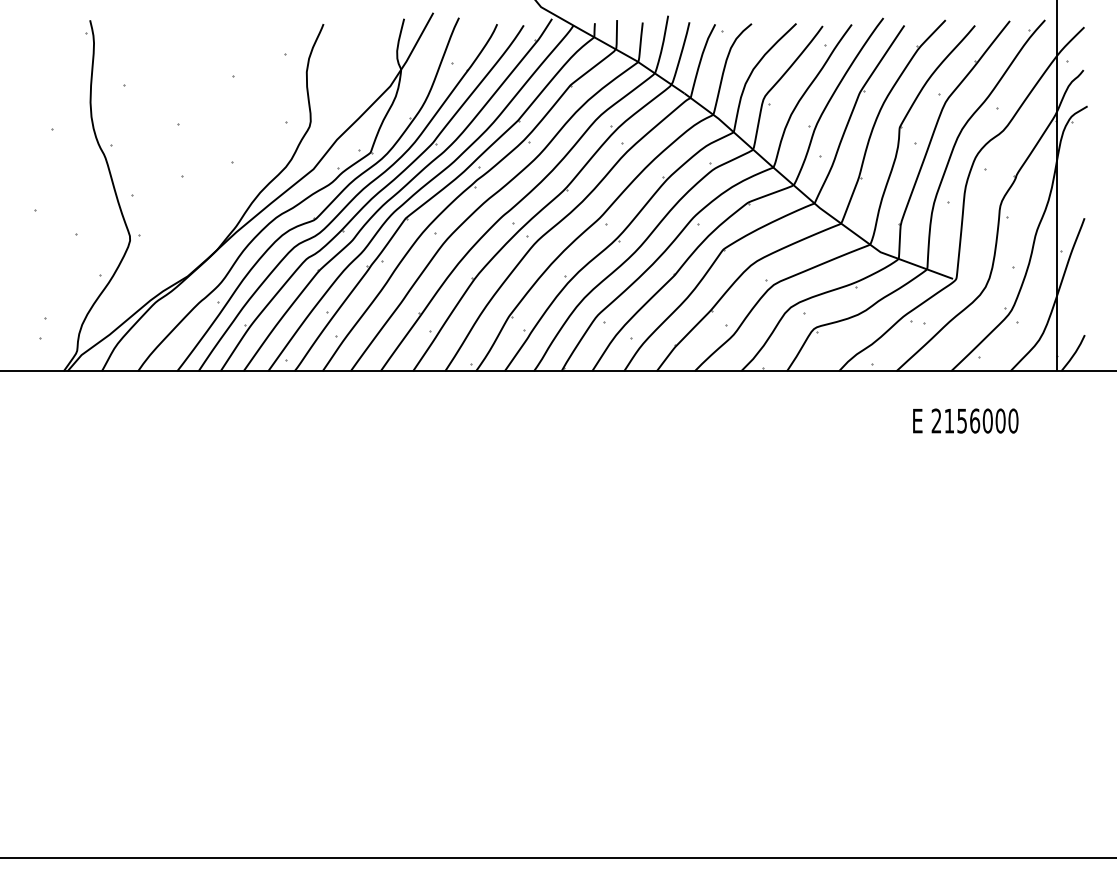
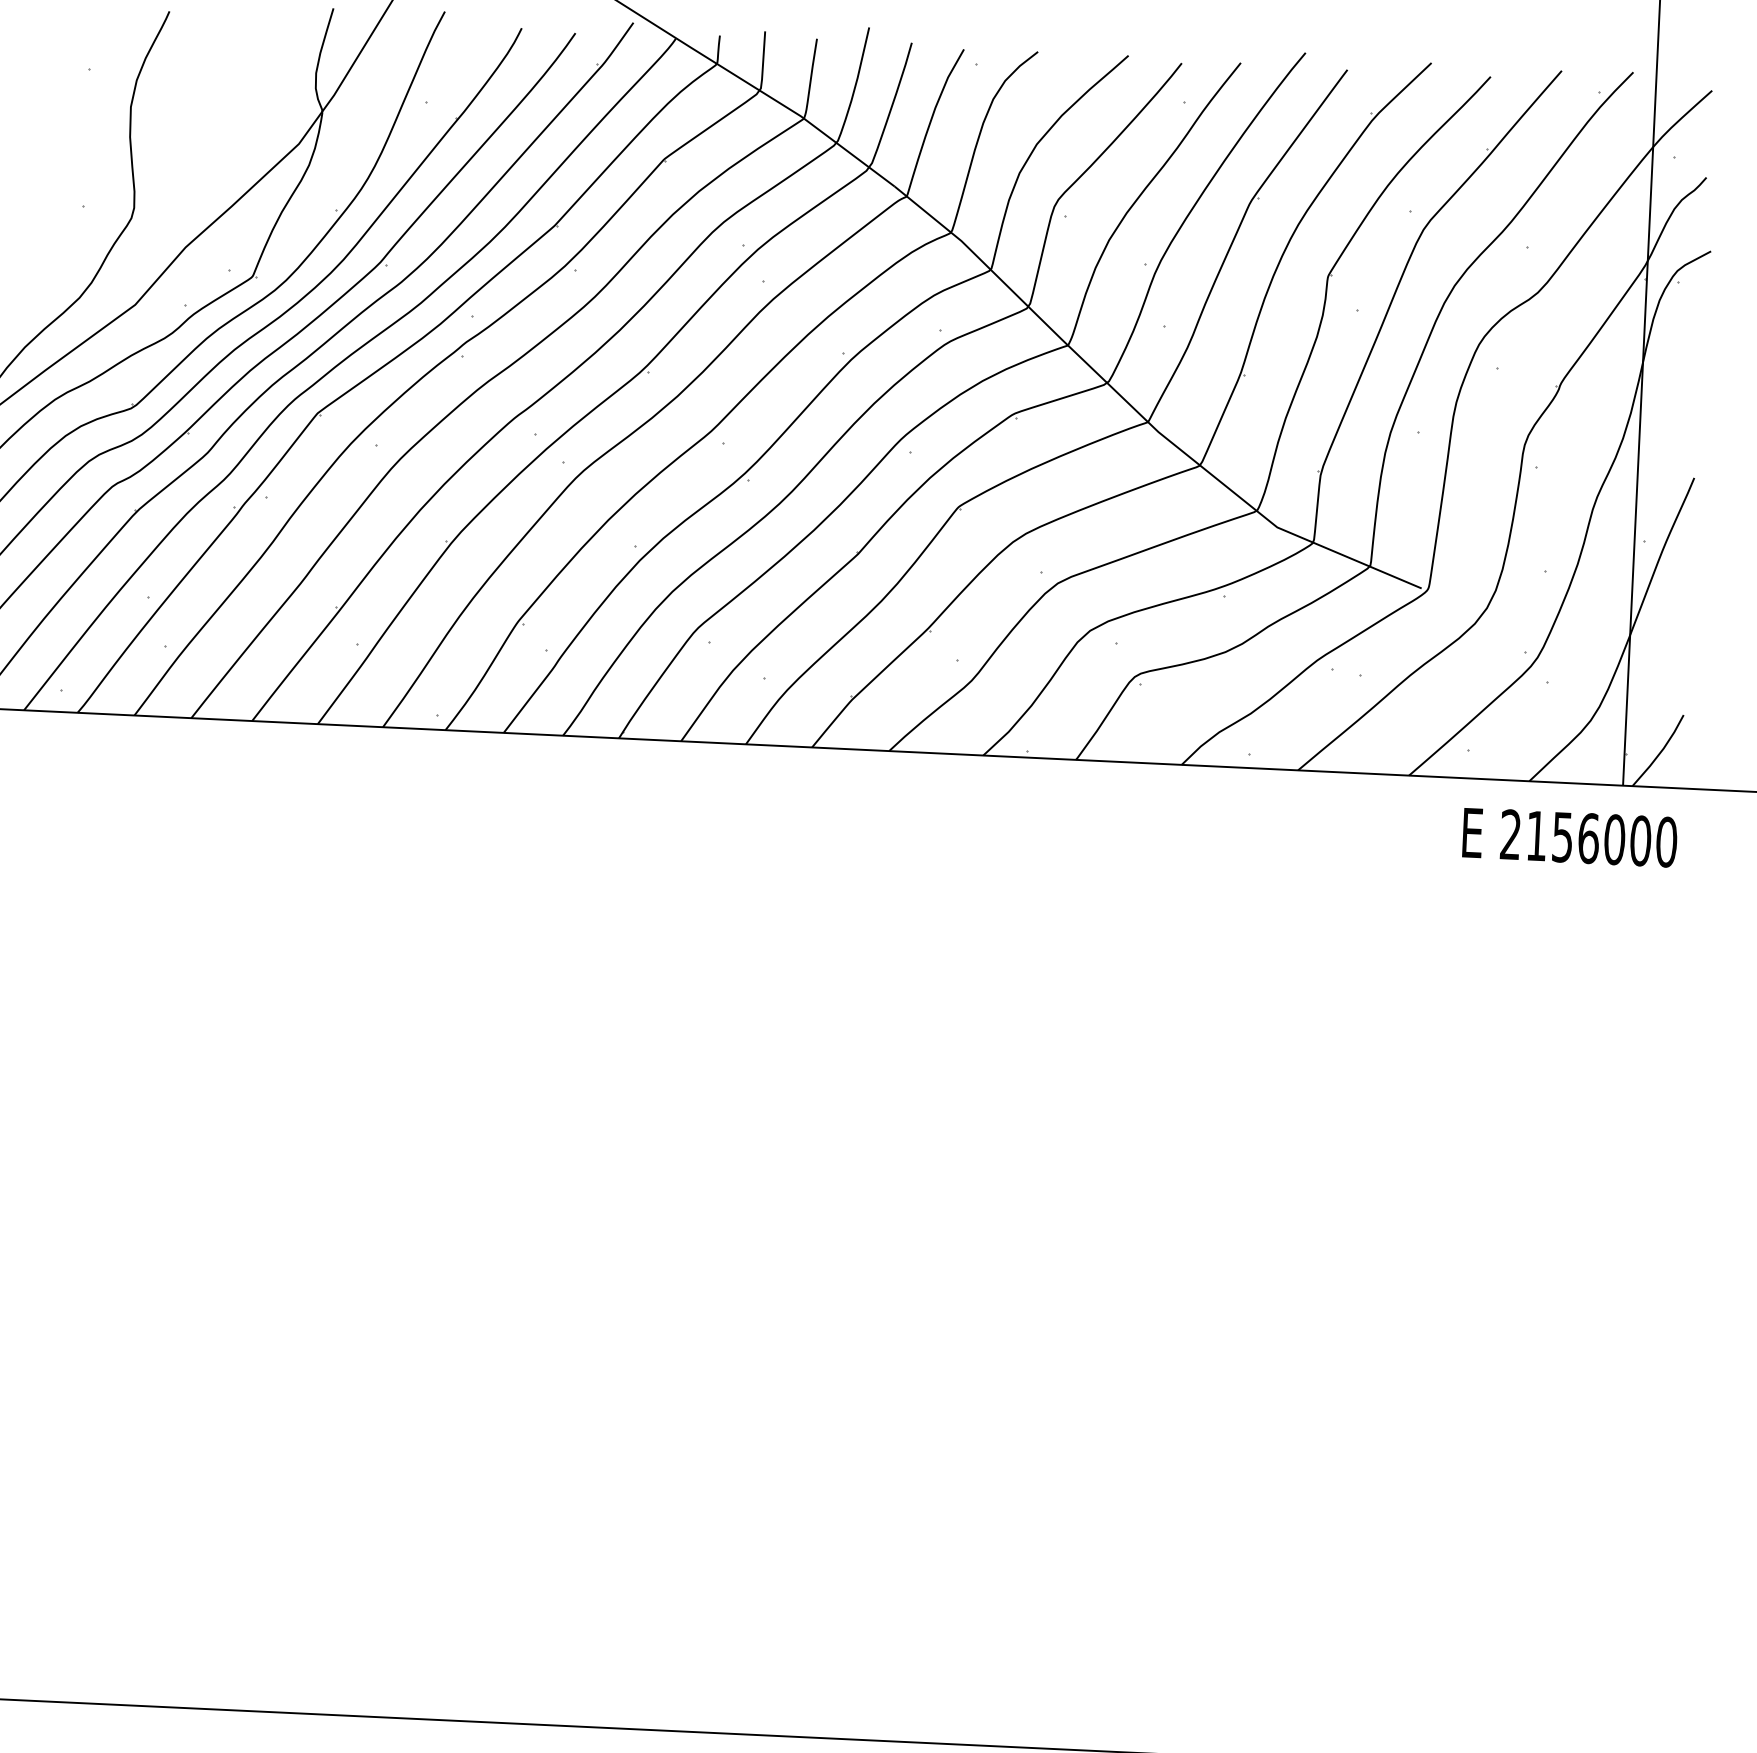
text: (965, 420) -> (1569, 836), moved

